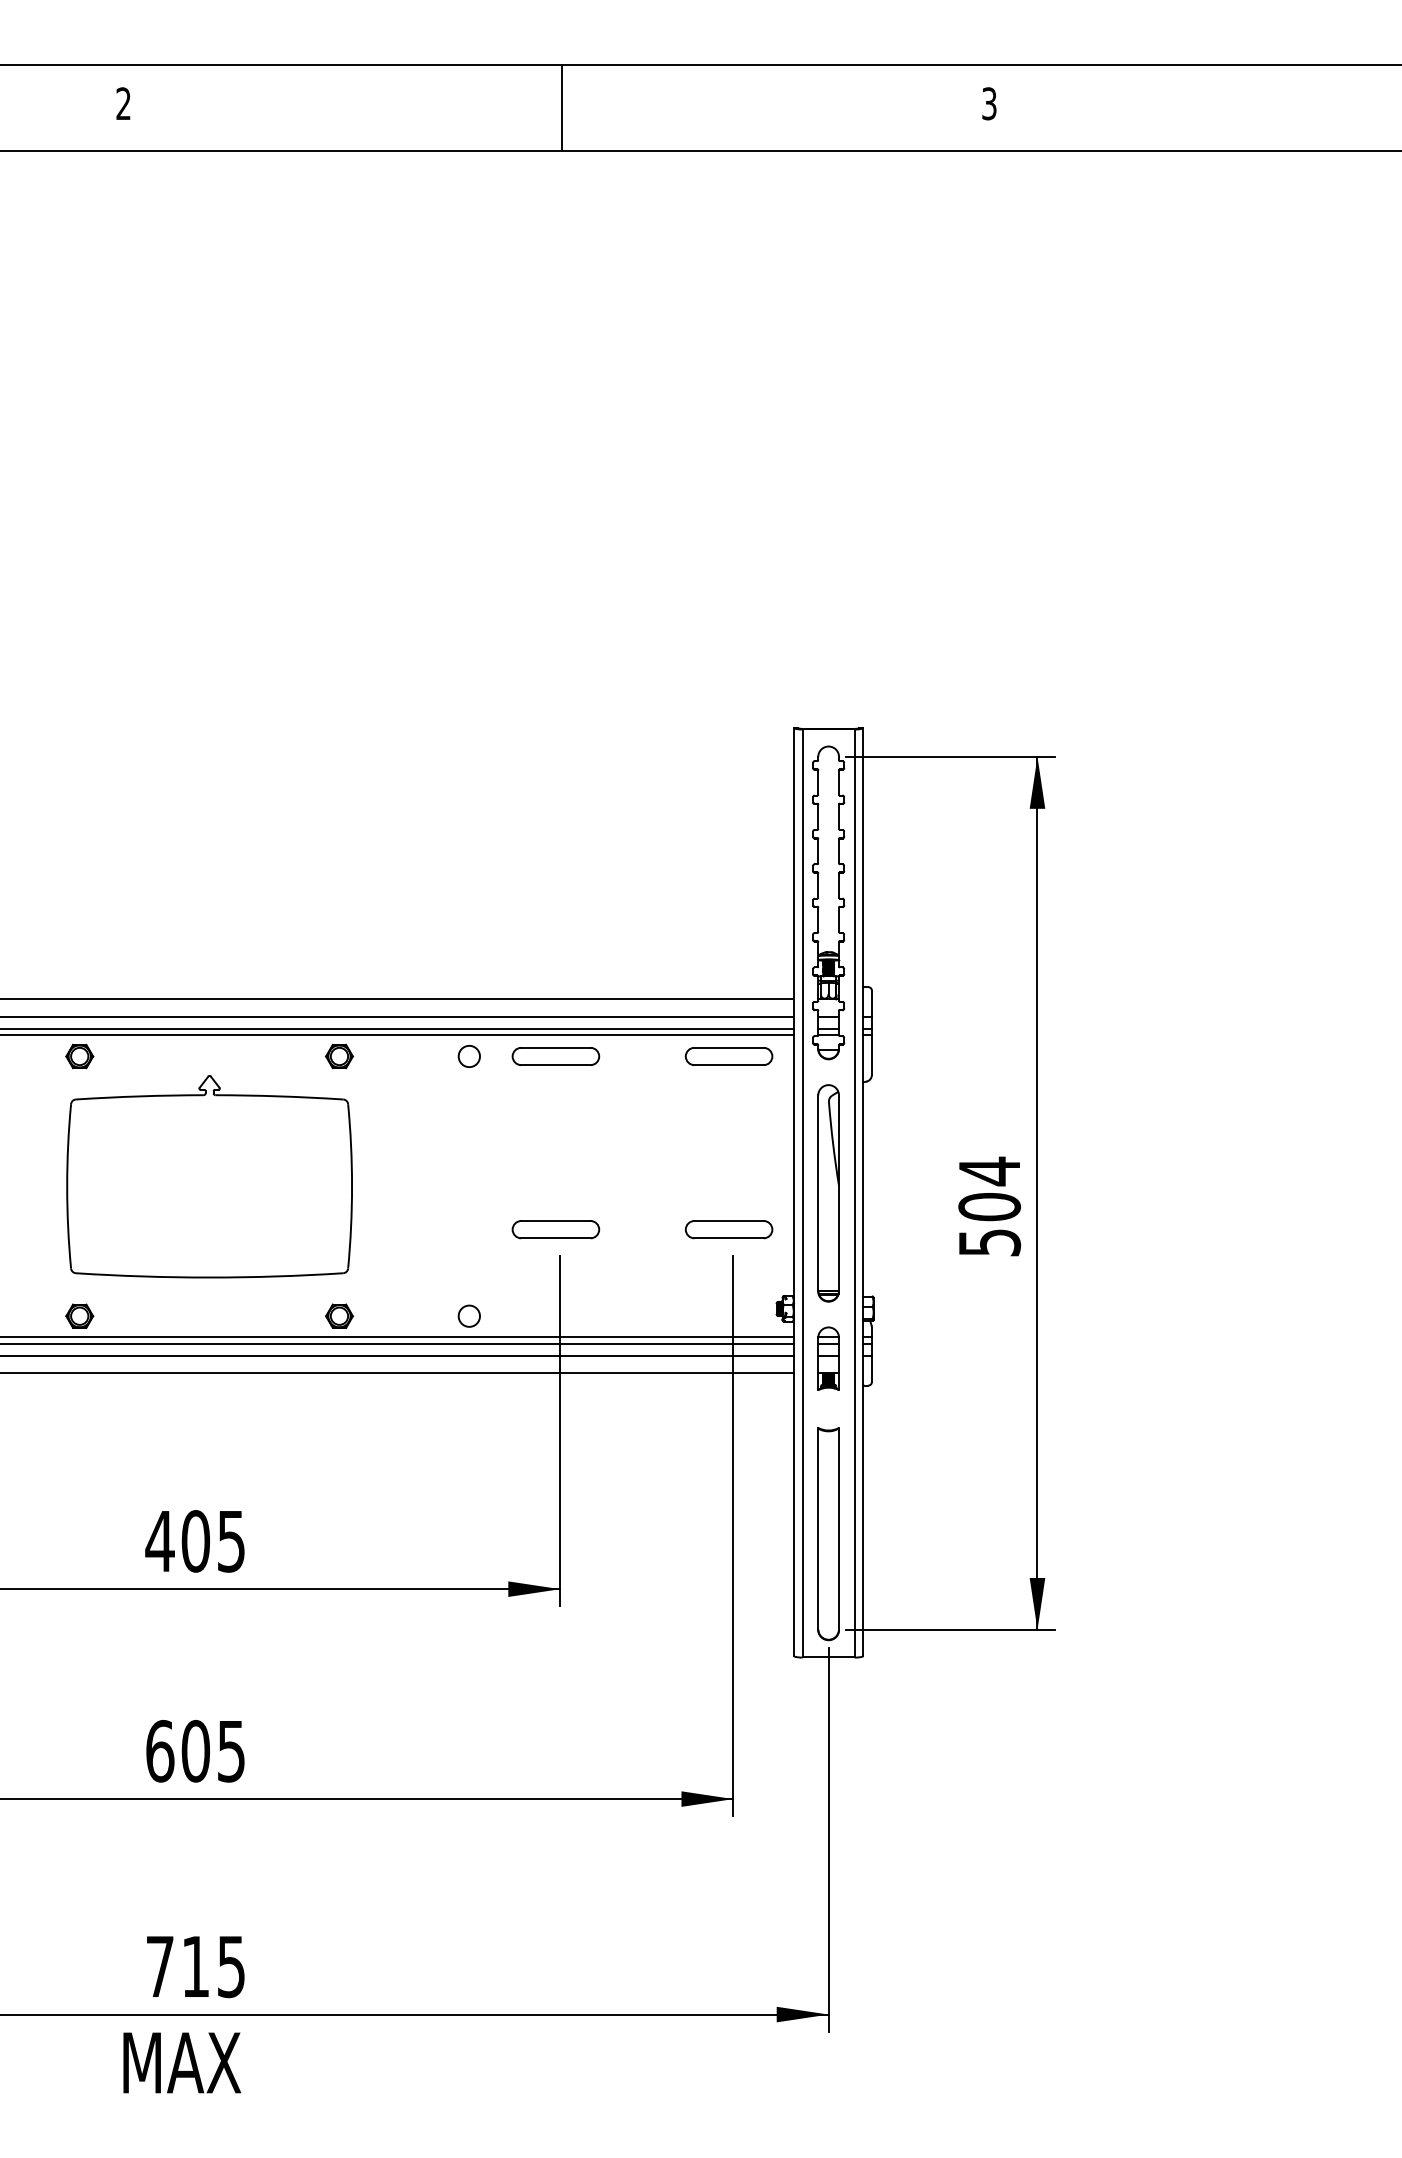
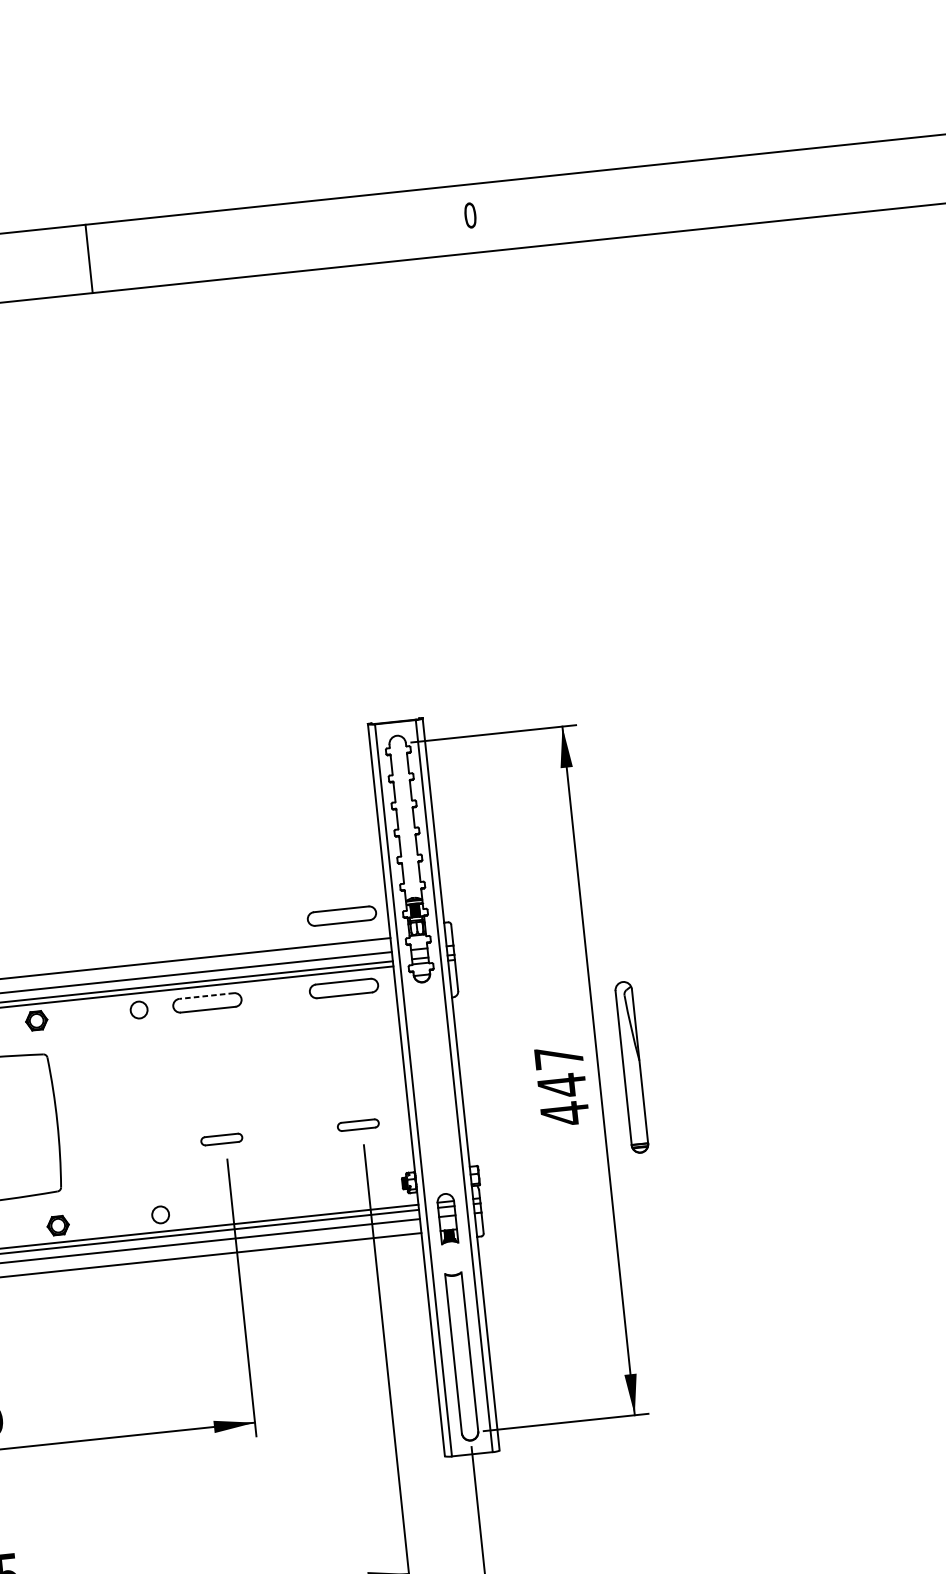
text: (989, 103) -> (470, 215), 3 -> 0
line: (561, 107) -> (88, 258), moved
part: (735, 965) -> (341, 916), added
line: (555, 1047) -> (206, 995), solid -> dashed
part: (828, 1193) -> (631, 1067), moved
text: (989, 1206) -> (561, 1085), 504 -> 447
part: (555, 1229) -> (221, 1139), size x0.6
part: (728, 1229) -> (357, 1125), size x0.6

